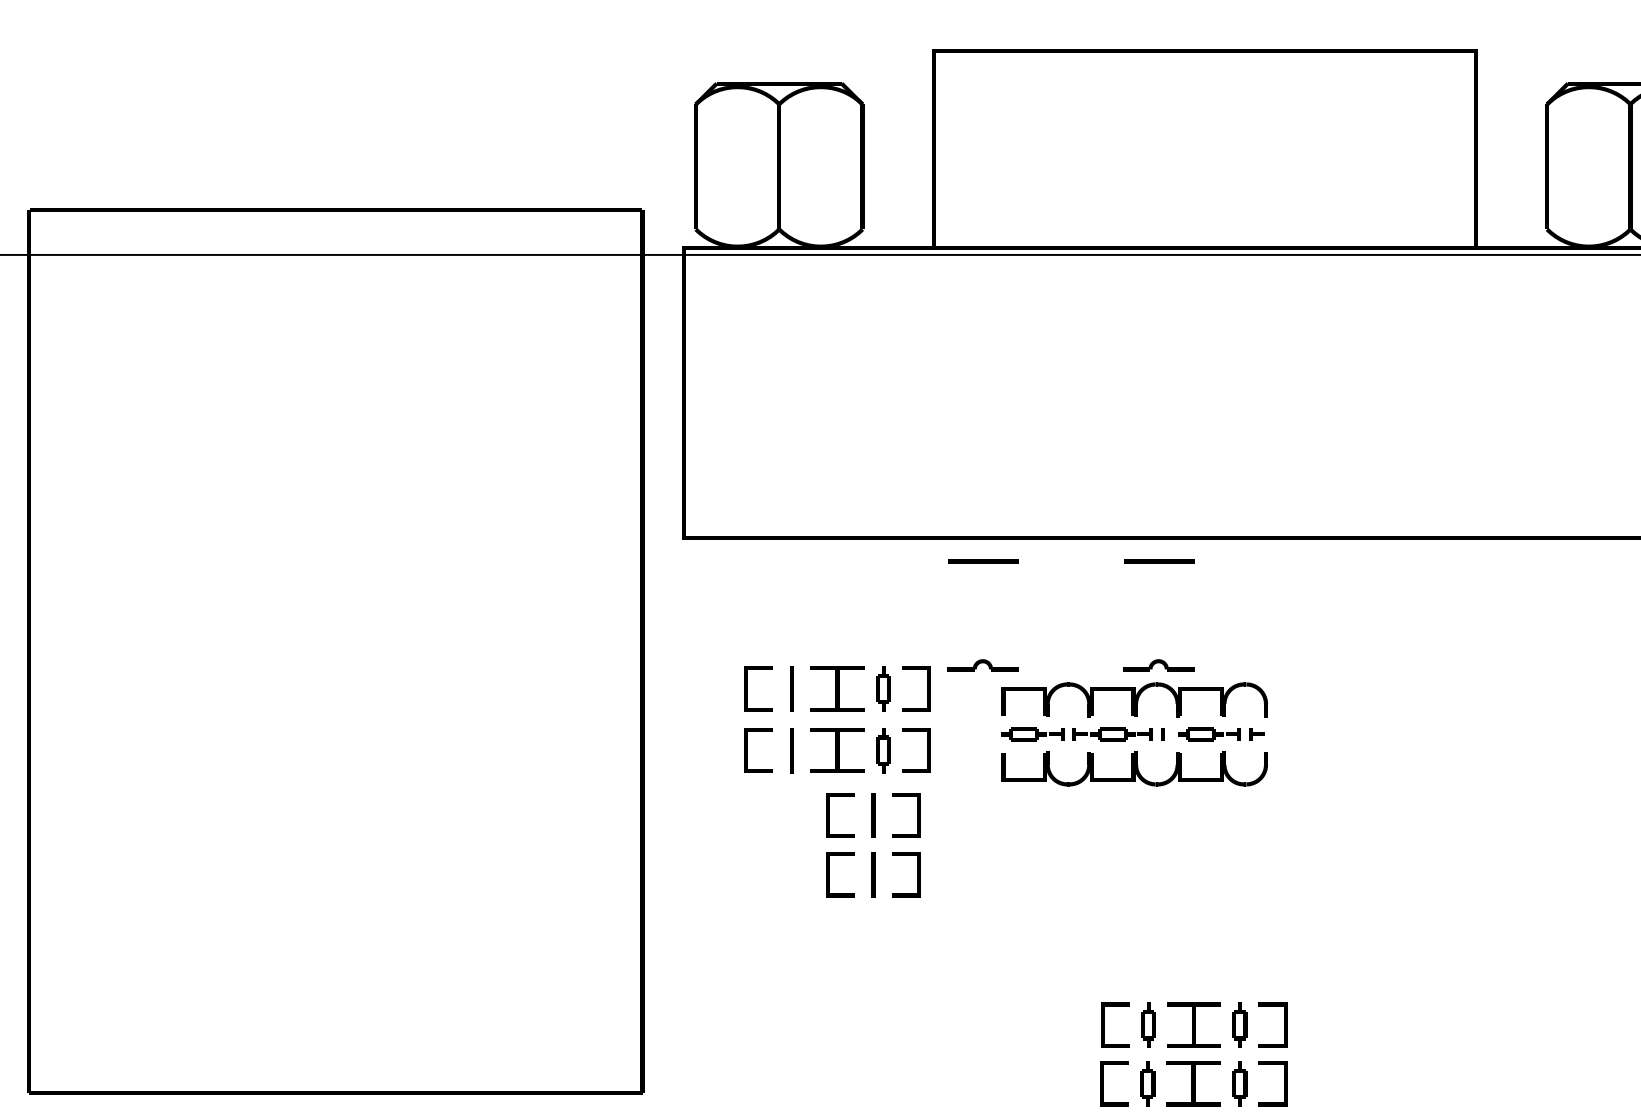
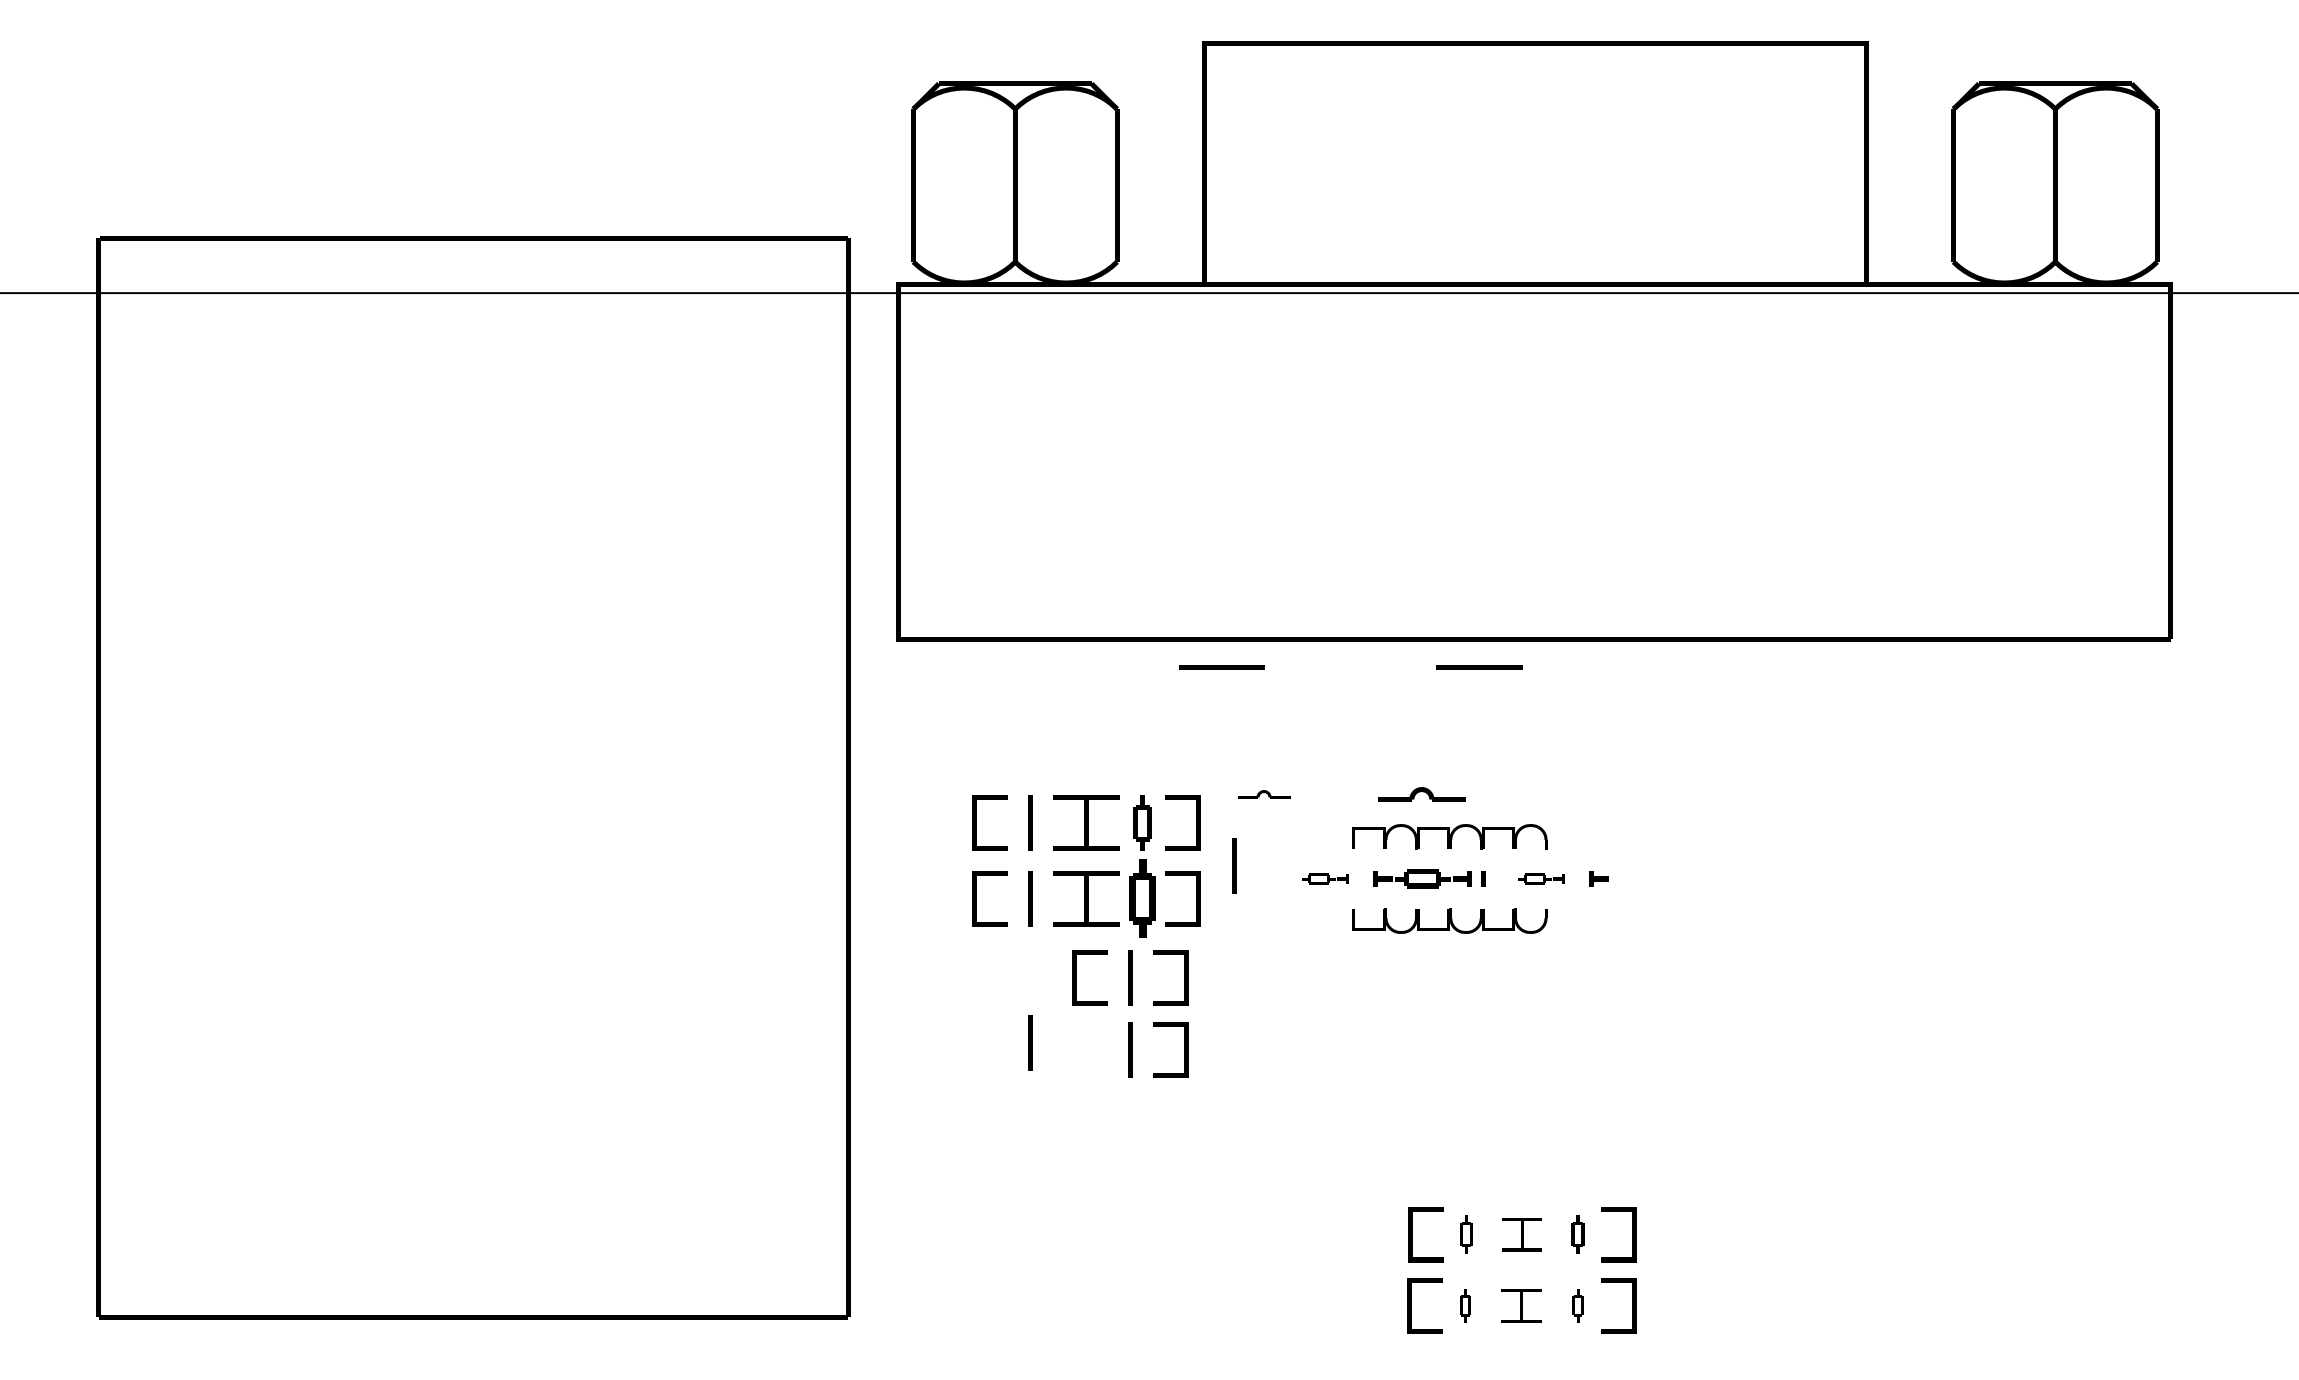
line: (983, 561) -> (1221, 667), moved
part: (982, 665) -> (1263, 794), size x0.6
part: (1158, 665) -> (1421, 794), moved
part: (1134, 699) -> (1449, 836), size x0.6
line: (958, 723) -> (1234, 865), added
part: (1033, 734) -> (1325, 878), size x0.6
part: (1209, 734) -> (1541, 878), size x0.6
part: (883, 750) -> (1142, 898), size x1.4
part: (1134, 768) -> (1449, 920), size x0.6
line: (791, 868) -> (1030, 1042), added
part: (829, 873) -> (1076, 1049), removed
part: (1148, 1025) -> (1466, 1234), size x0.7
part: (1193, 1025) -> (1521, 1234), size x0.6
part: (1239, 1025) -> (1577, 1234), size x0.7
part: (1147, 1083) -> (1465, 1305), size x0.6
part: (1193, 1083) -> (1521, 1305), size x0.6
part: (1239, 1083) -> (1577, 1305), size x0.6

